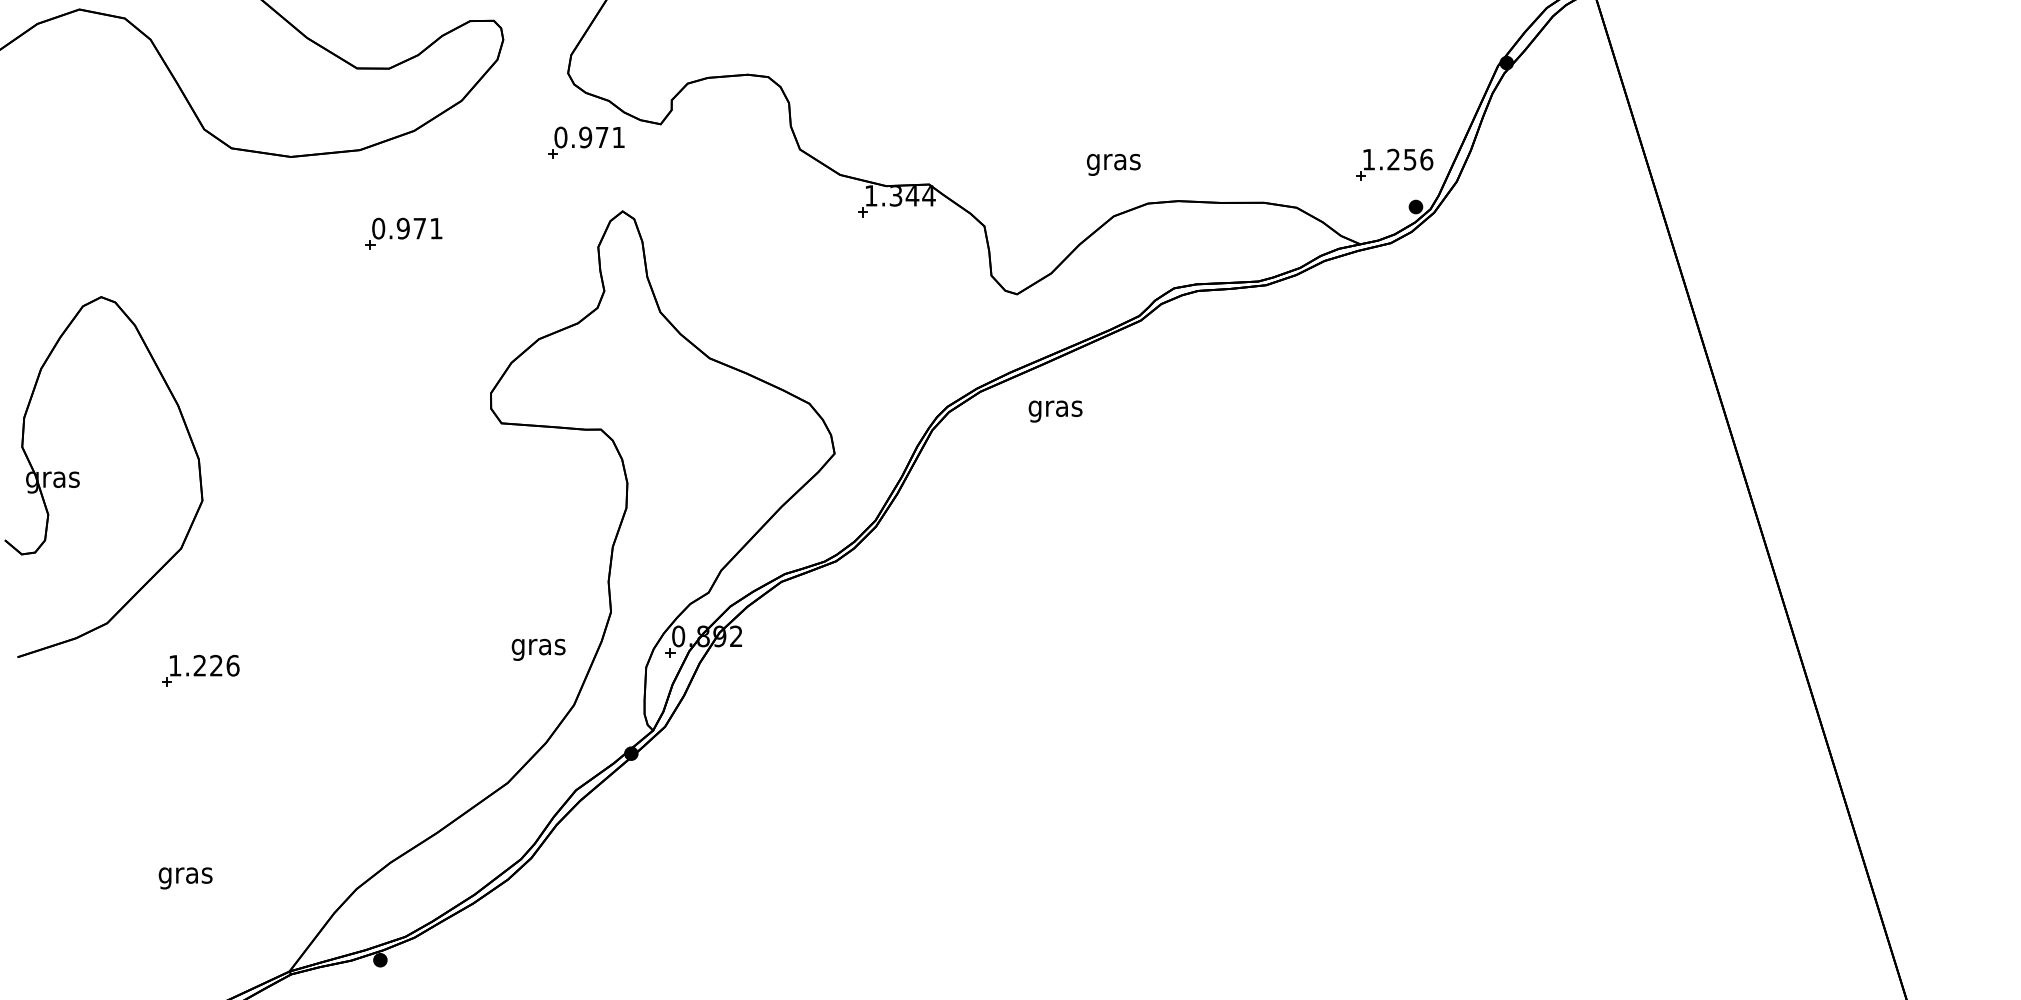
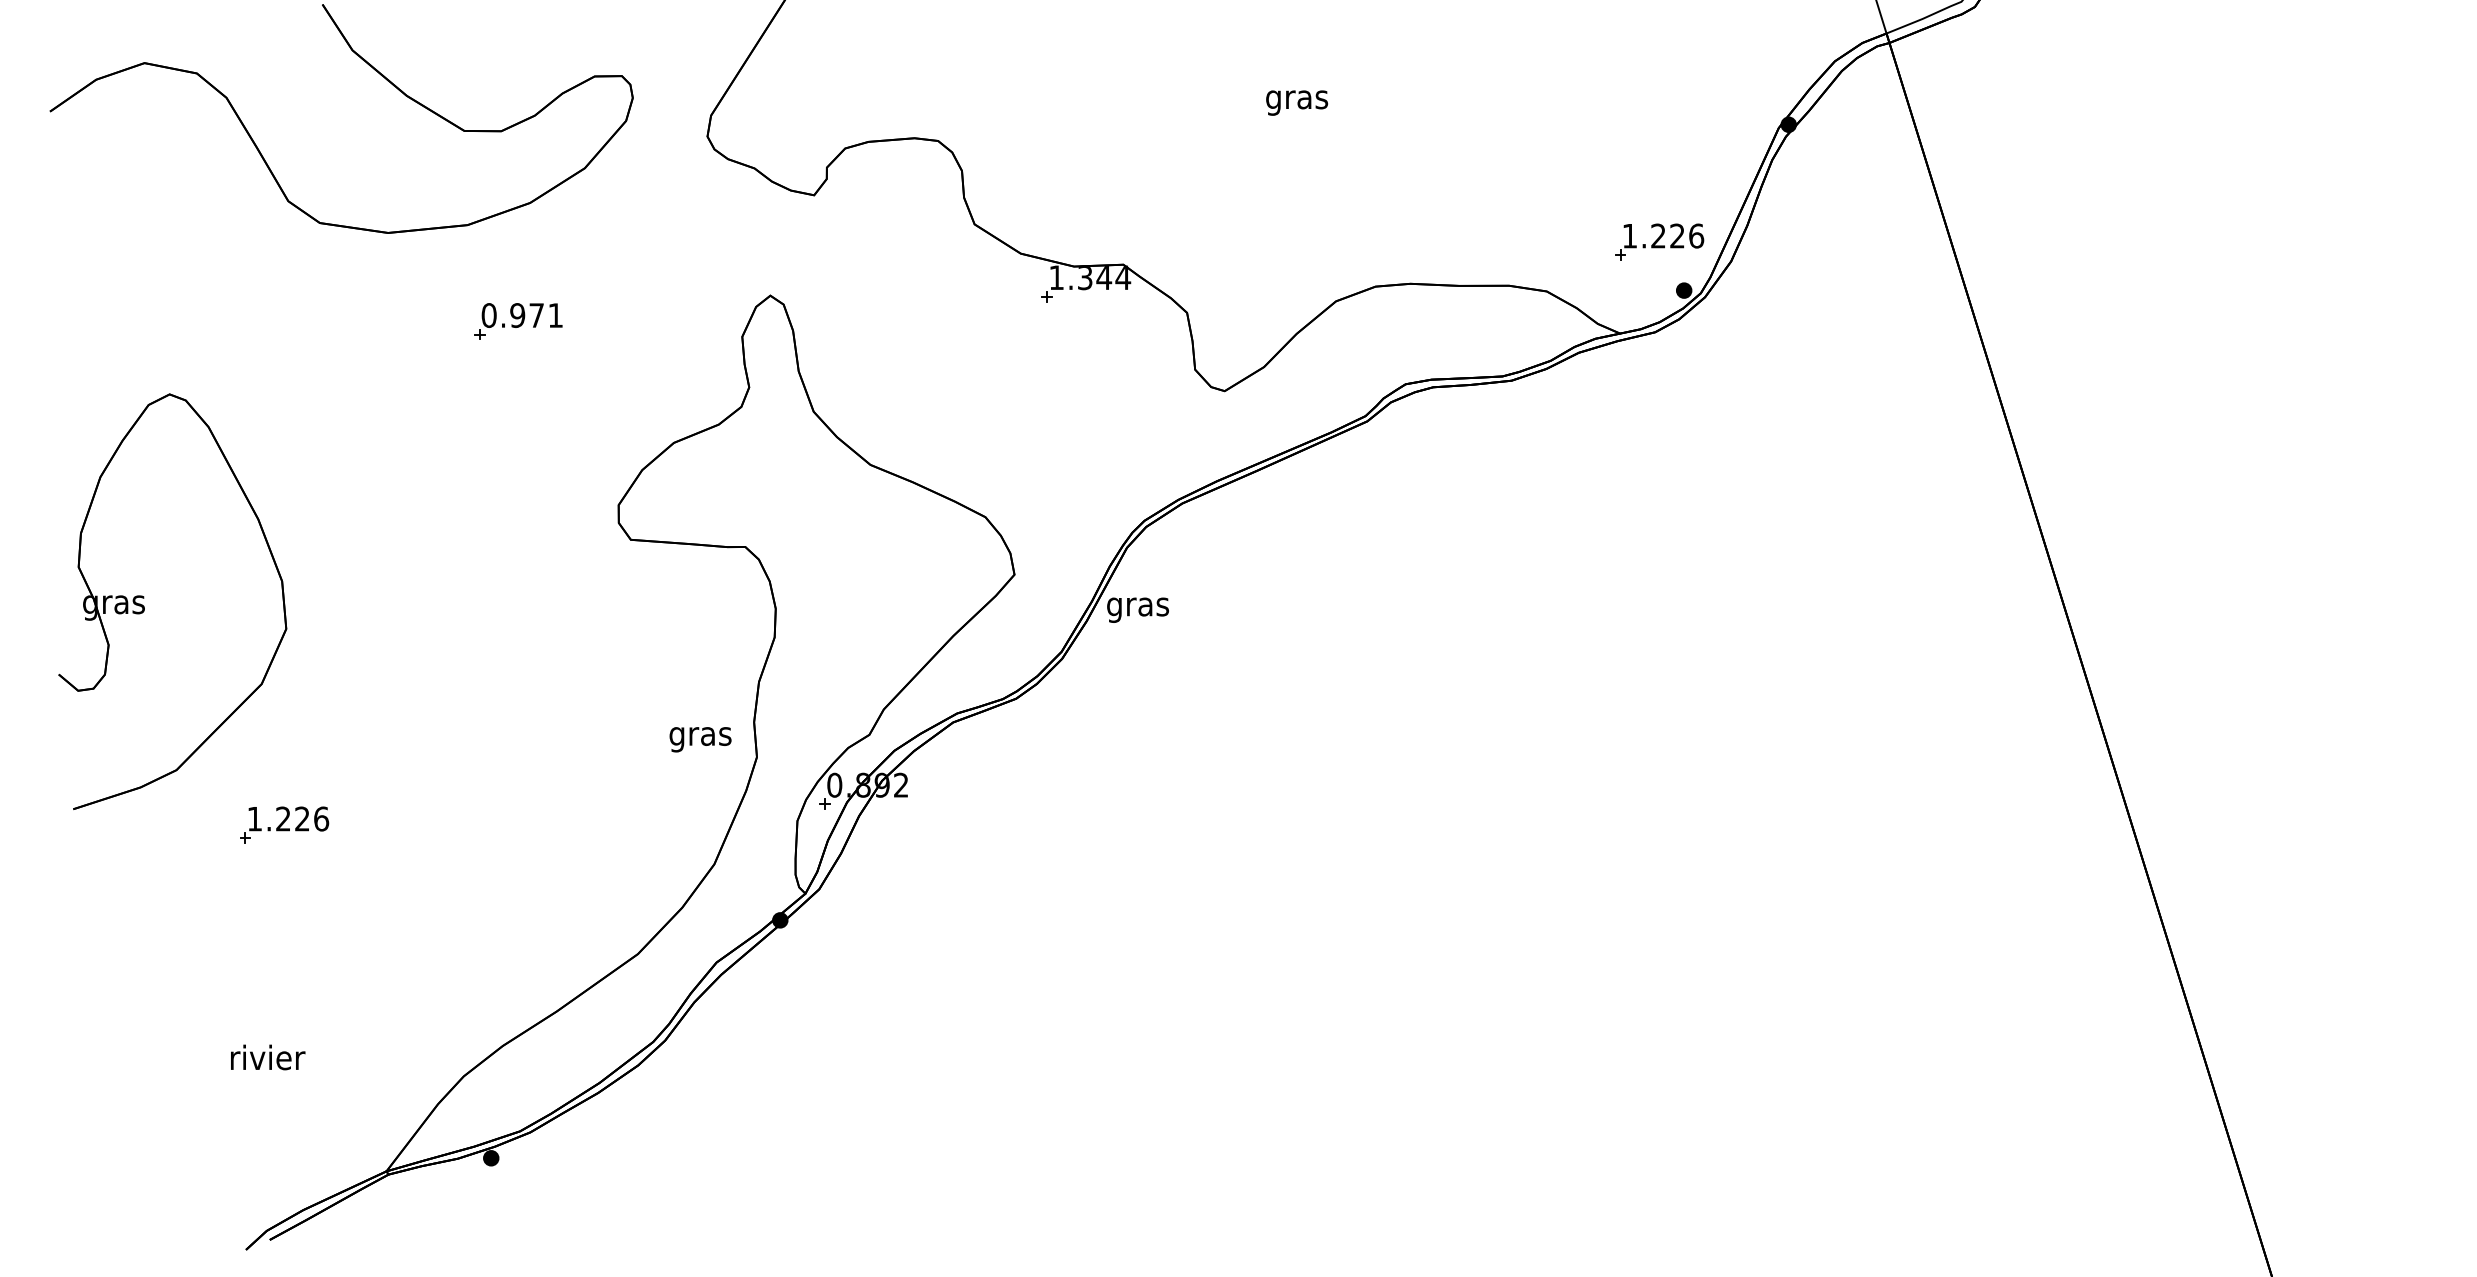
part: (586, 142) -> (728, 216), removed
text: (1410, 159) -> (1677, 235), 1.256 -> 1.226
text: (1114, 164) -> (1297, 102), moved
text: (1055, 410) -> (1137, 609), moved
text: (538, 649) -> (700, 739), moved
text: (187, 875) -> (268, 1060), gras -> rivier

